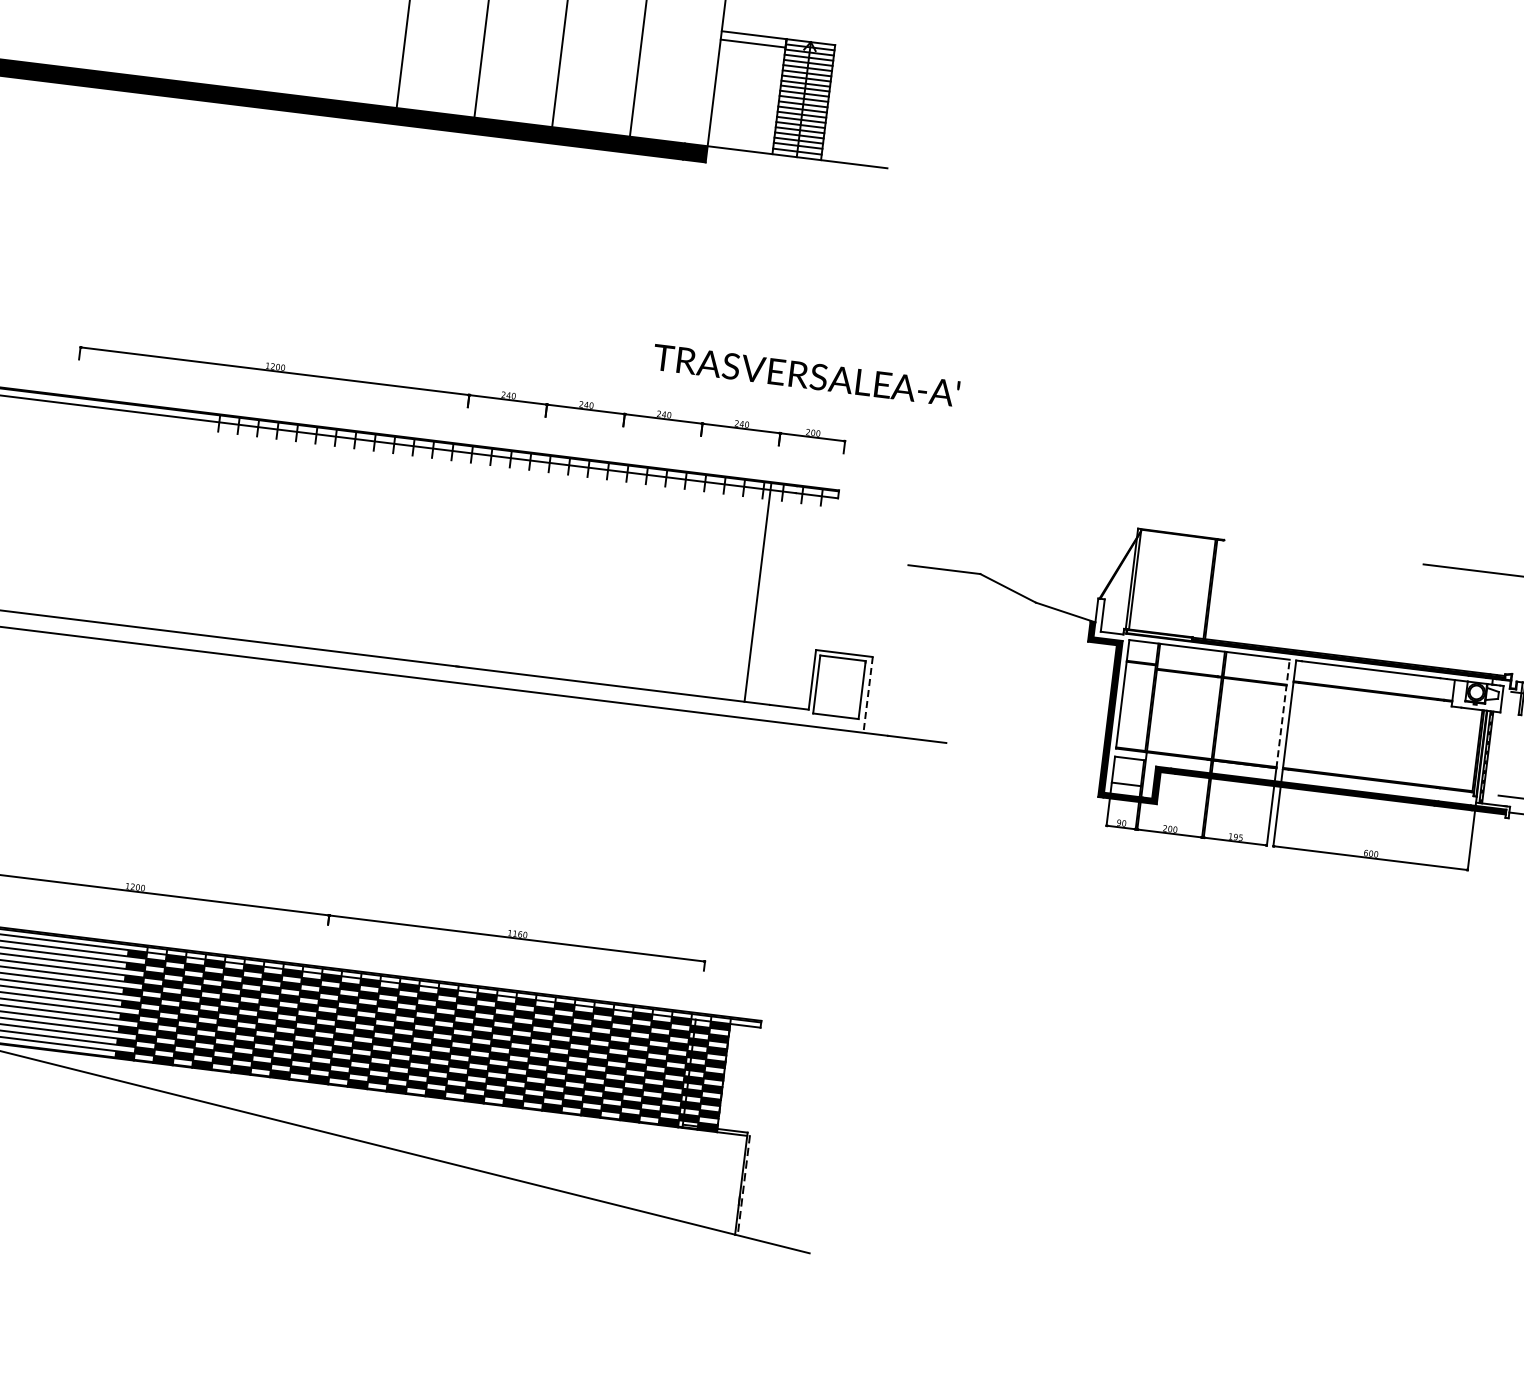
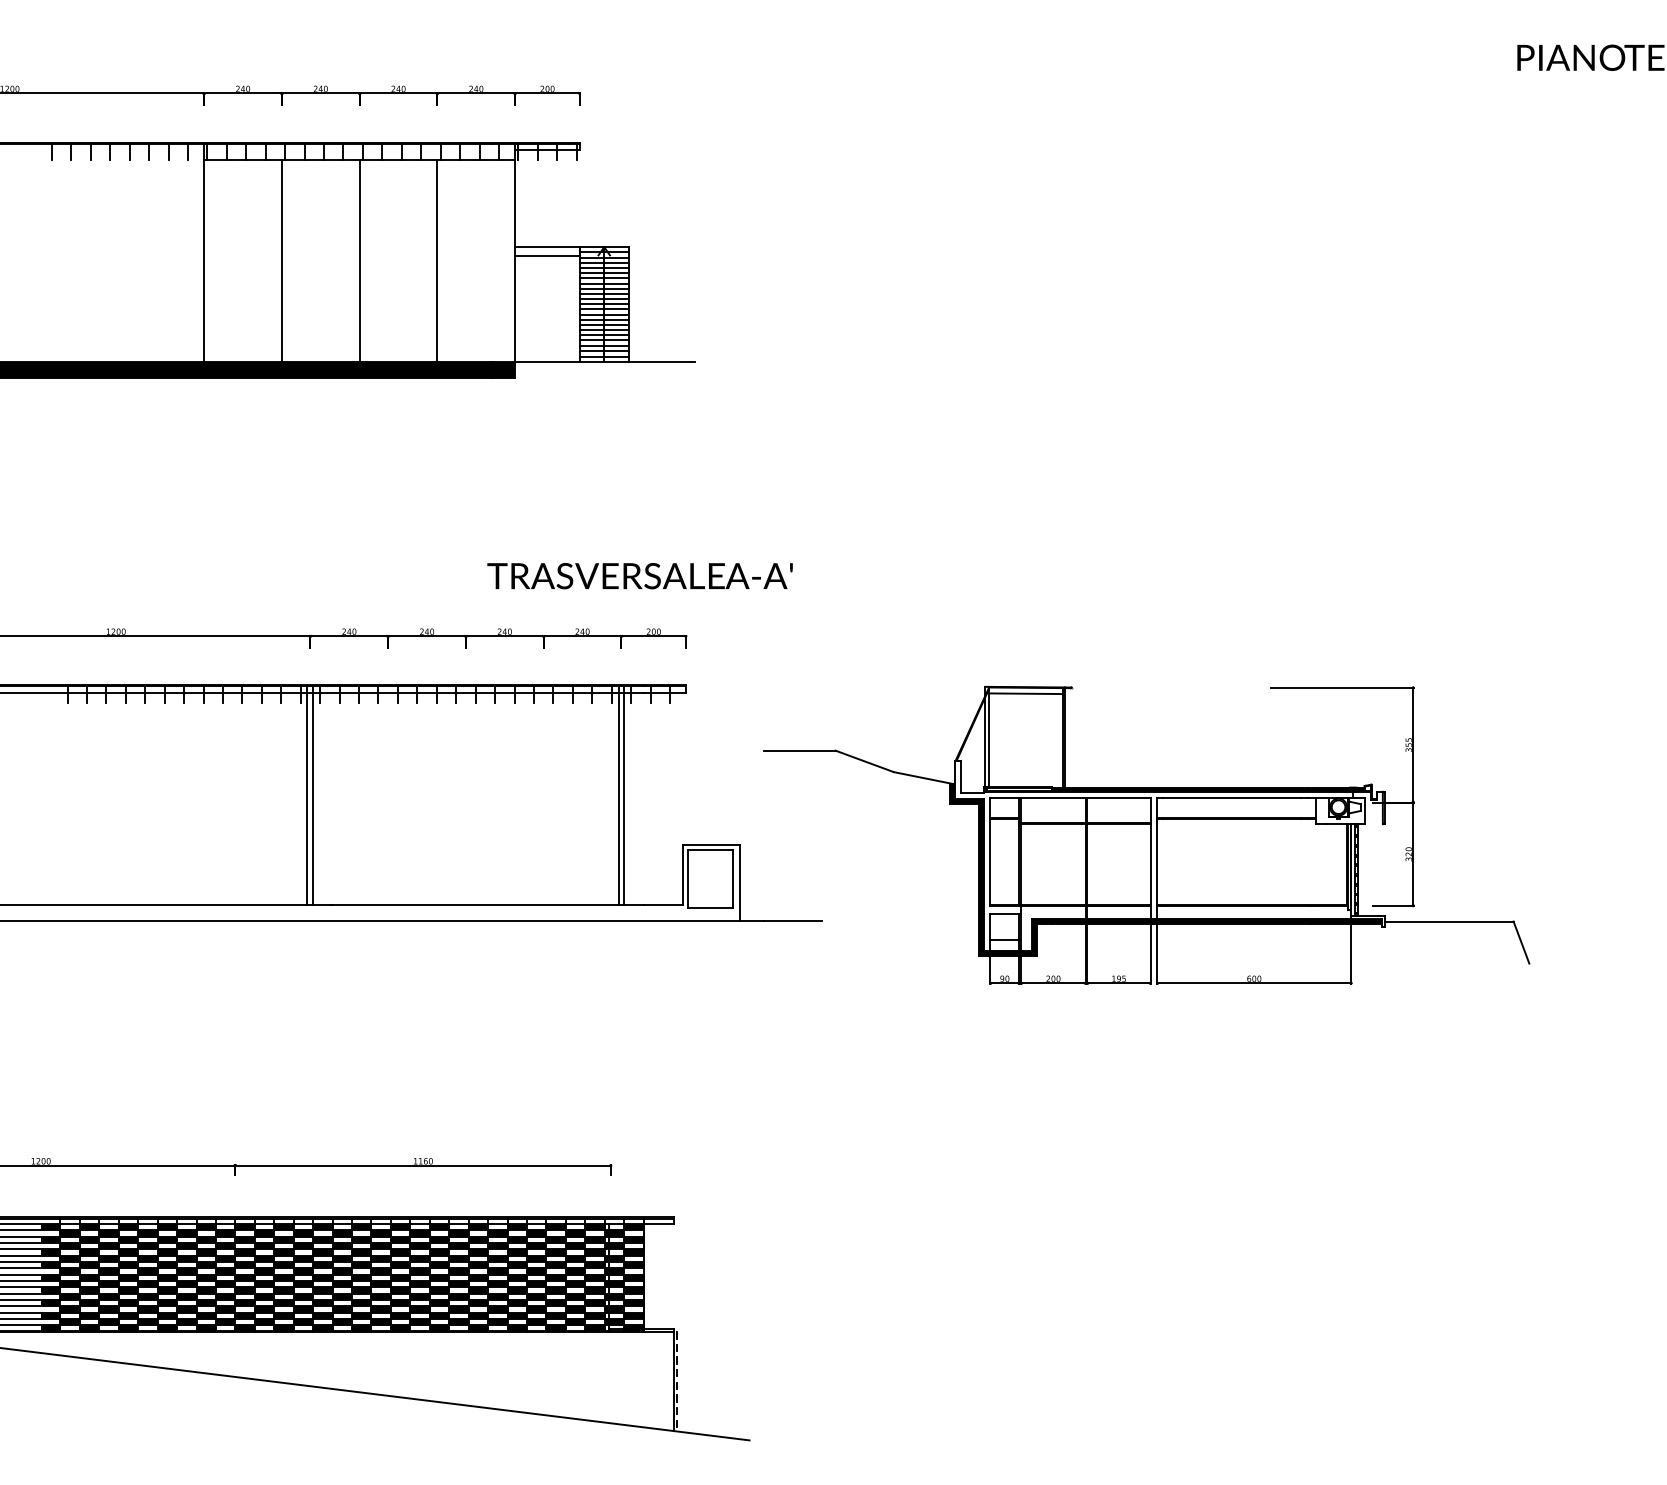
line: (1177, 540) -> (1025, 693), added
line: (446, 554) -> (307, 795), added
line: (451, 554) -> (312, 795), added
line: (763, 593) -> (624, 795), added
line: (868, 695) -> (739, 883), dashed -> solid
line: (1282, 713) -> (1150, 851), dashed -> solid

